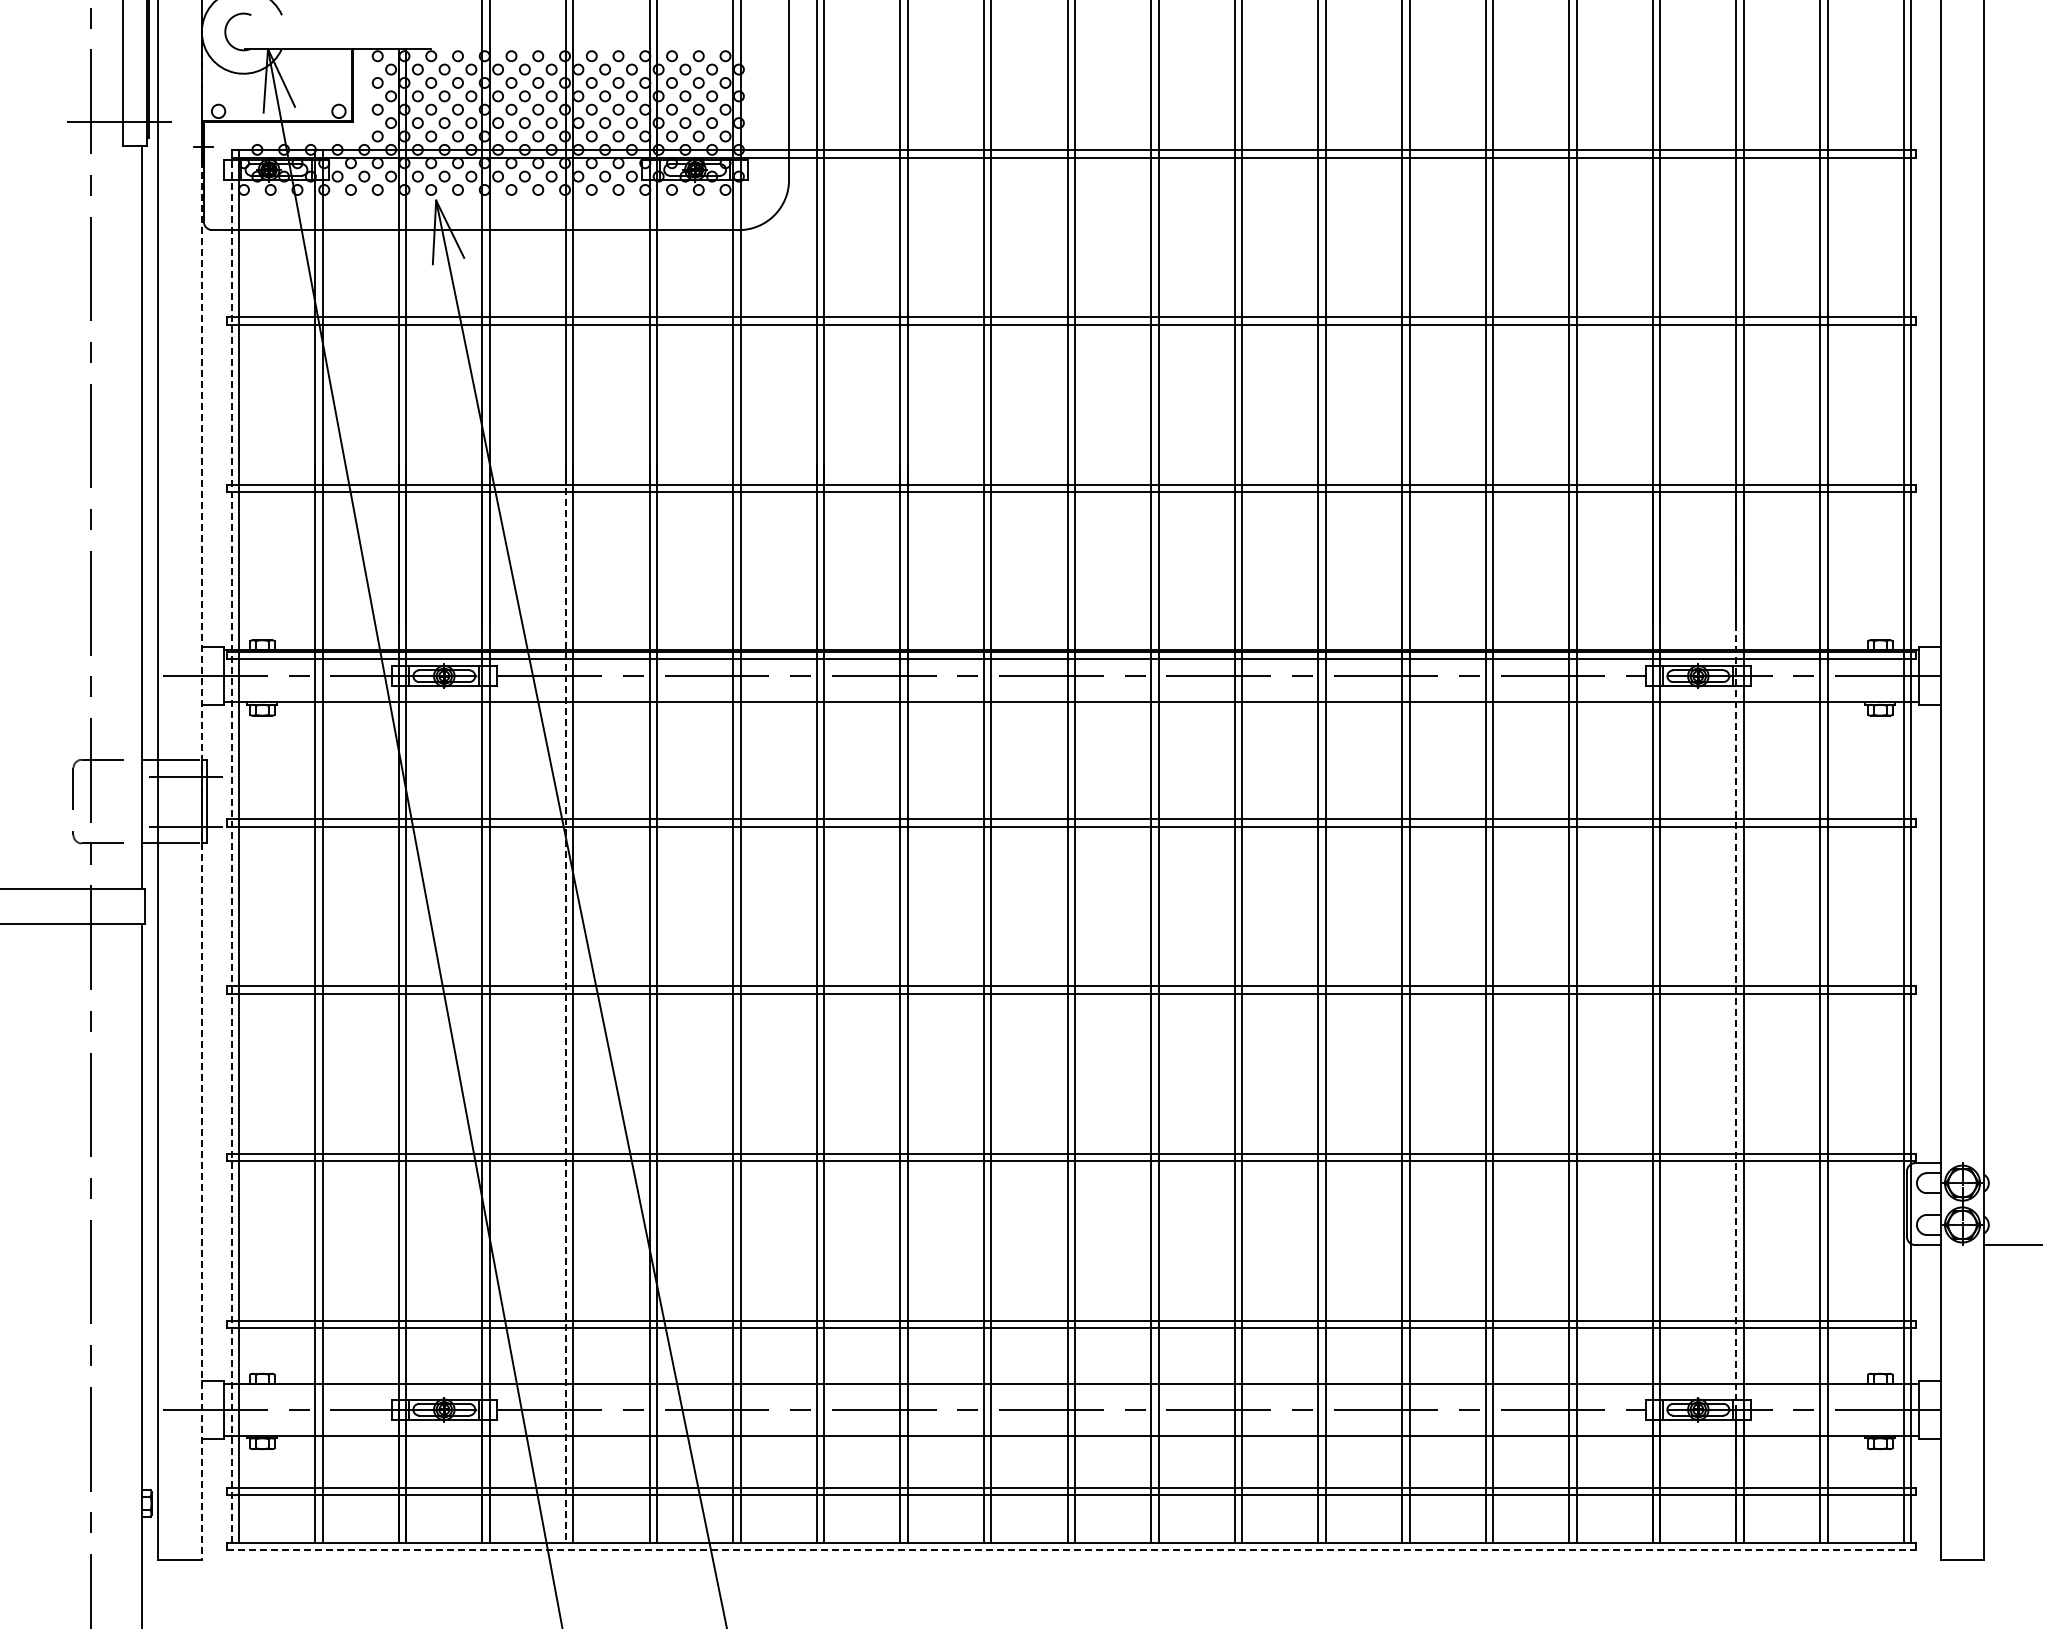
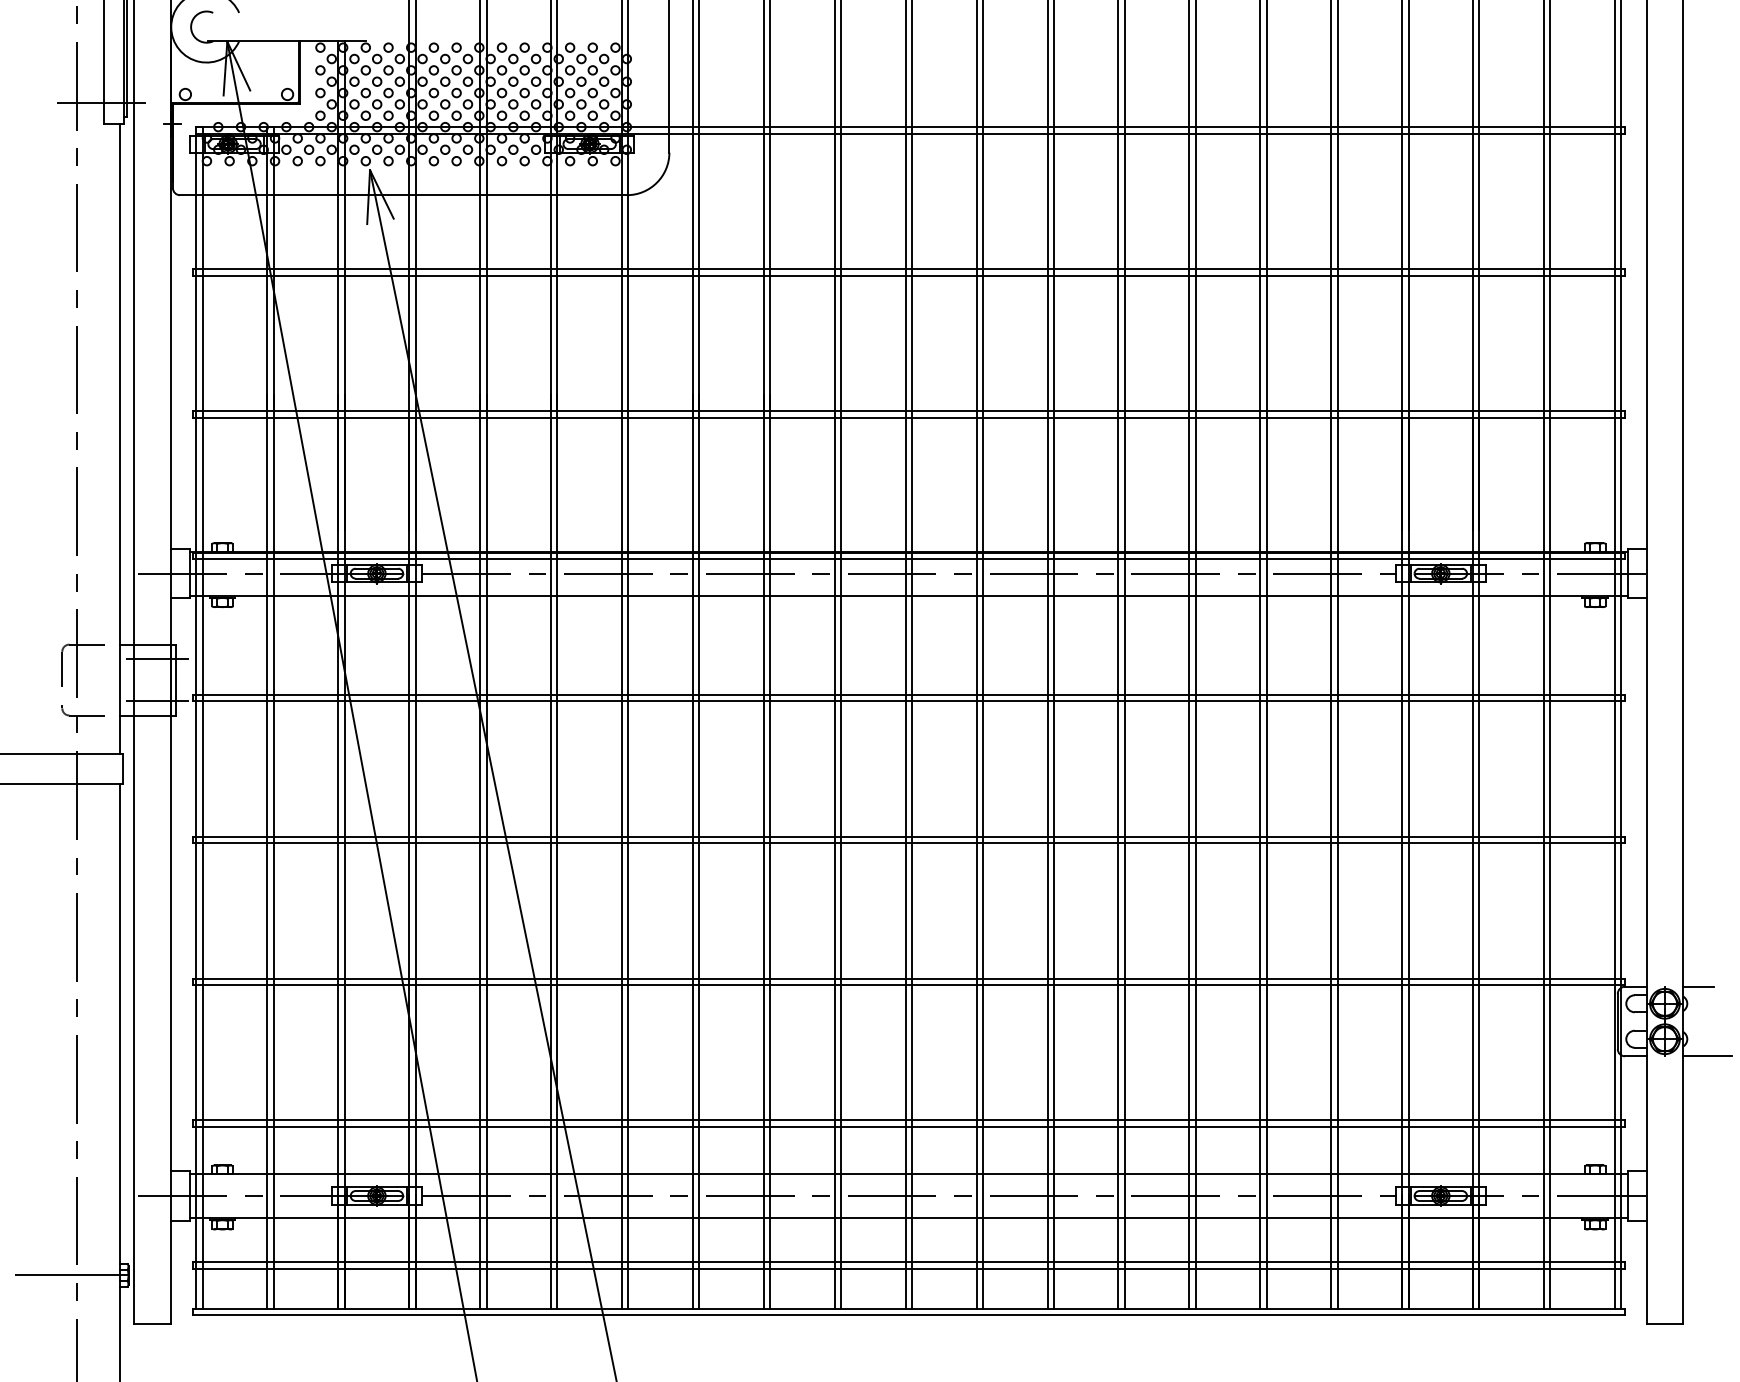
line: (201, 805) -> (170, 683), dashed -> solid
line: (231, 846) -> (196, 718), dashed -> solid
line: (565, 1004) -> (479, 852), dashed -> solid
line: (1736, 1017) -> (1473, 863), dashed -> solid
line: (2002, 1163) -> (1698, 987), added
line: (85, 1503) -> (72, 1275), added
line: (1071, 1550) -> (909, 1315), dashed -> solid

